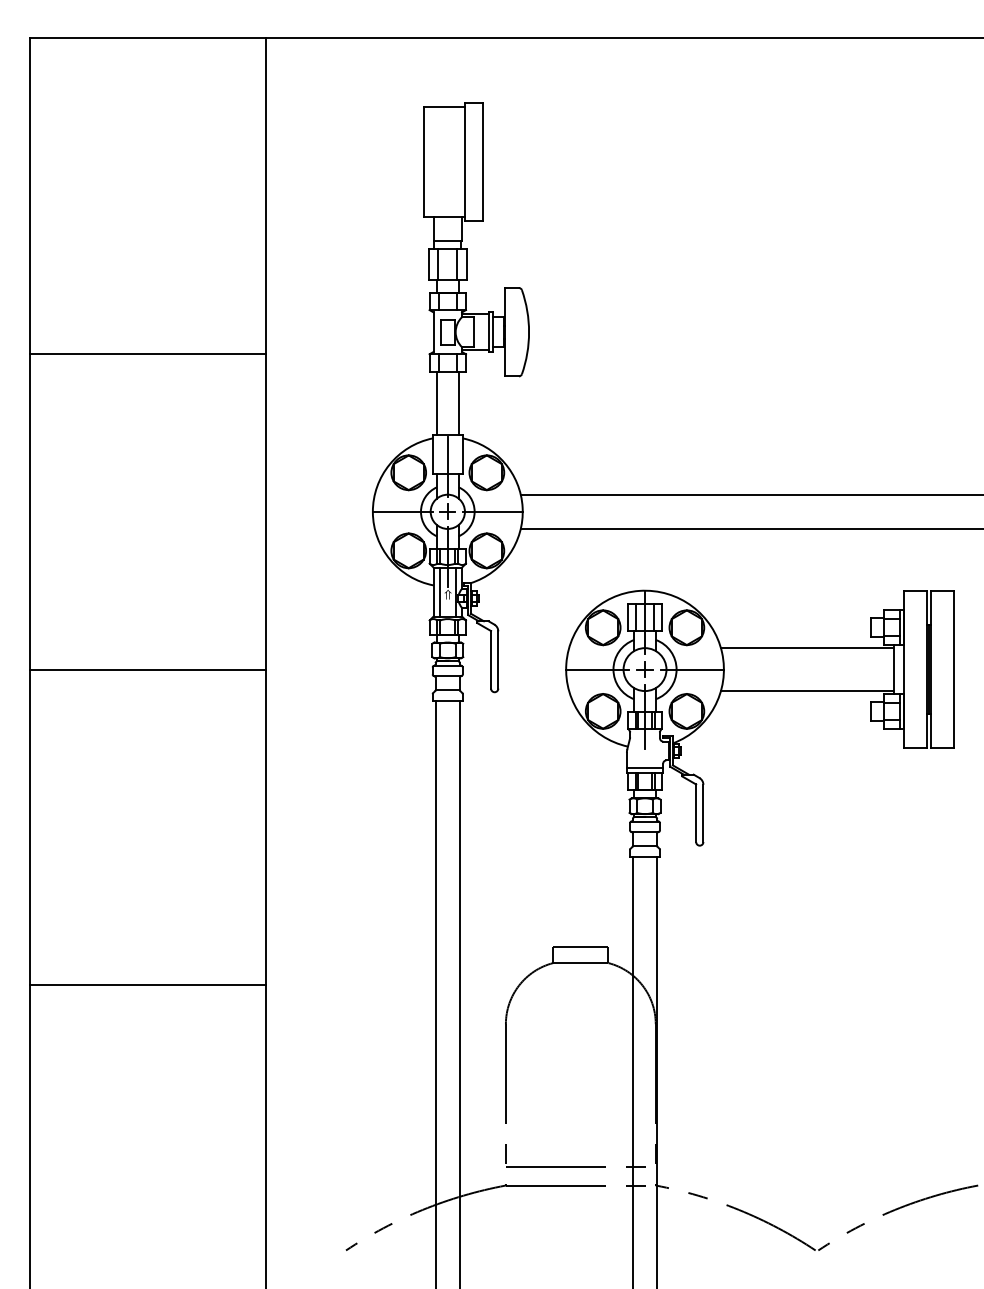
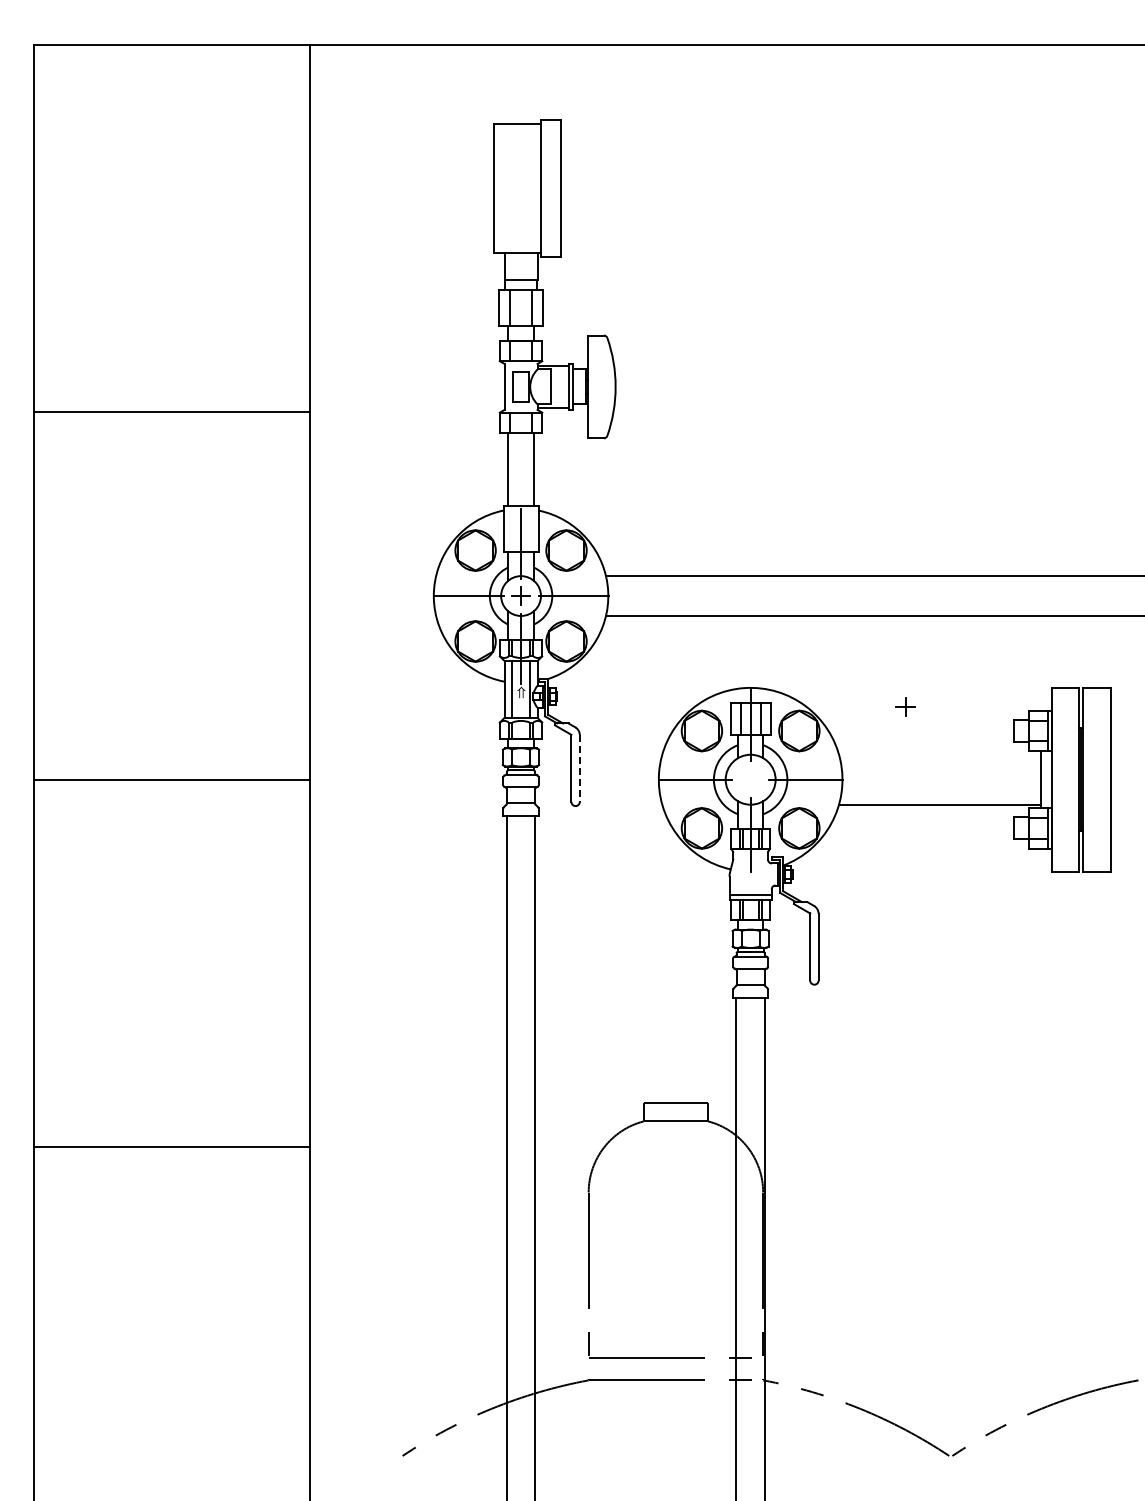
line: (807, 647) -> (939, 754), removed
line: (498, 660) -> (579, 769), solid -> dashed
part: (644, 669) -> (905, 706), moved

